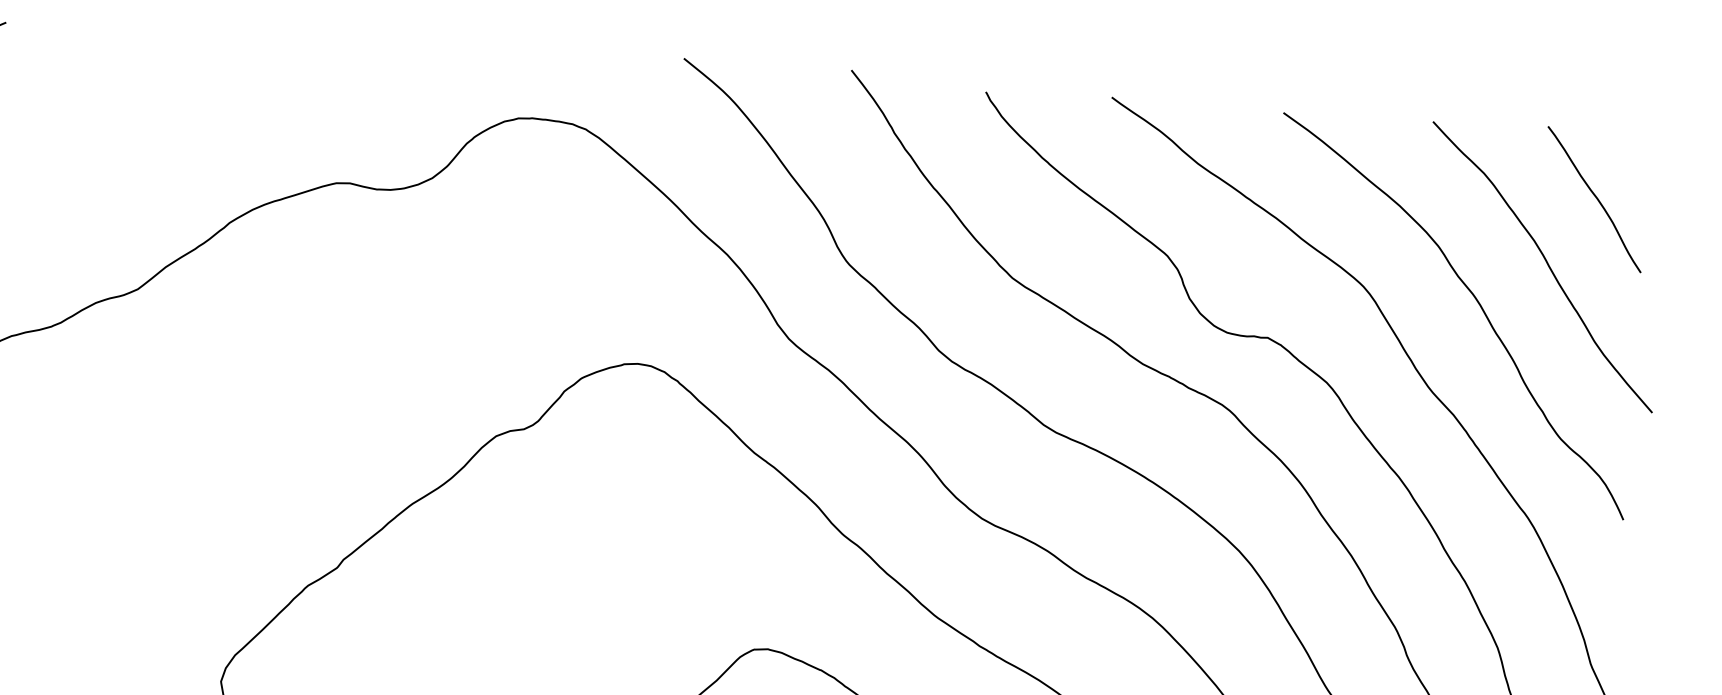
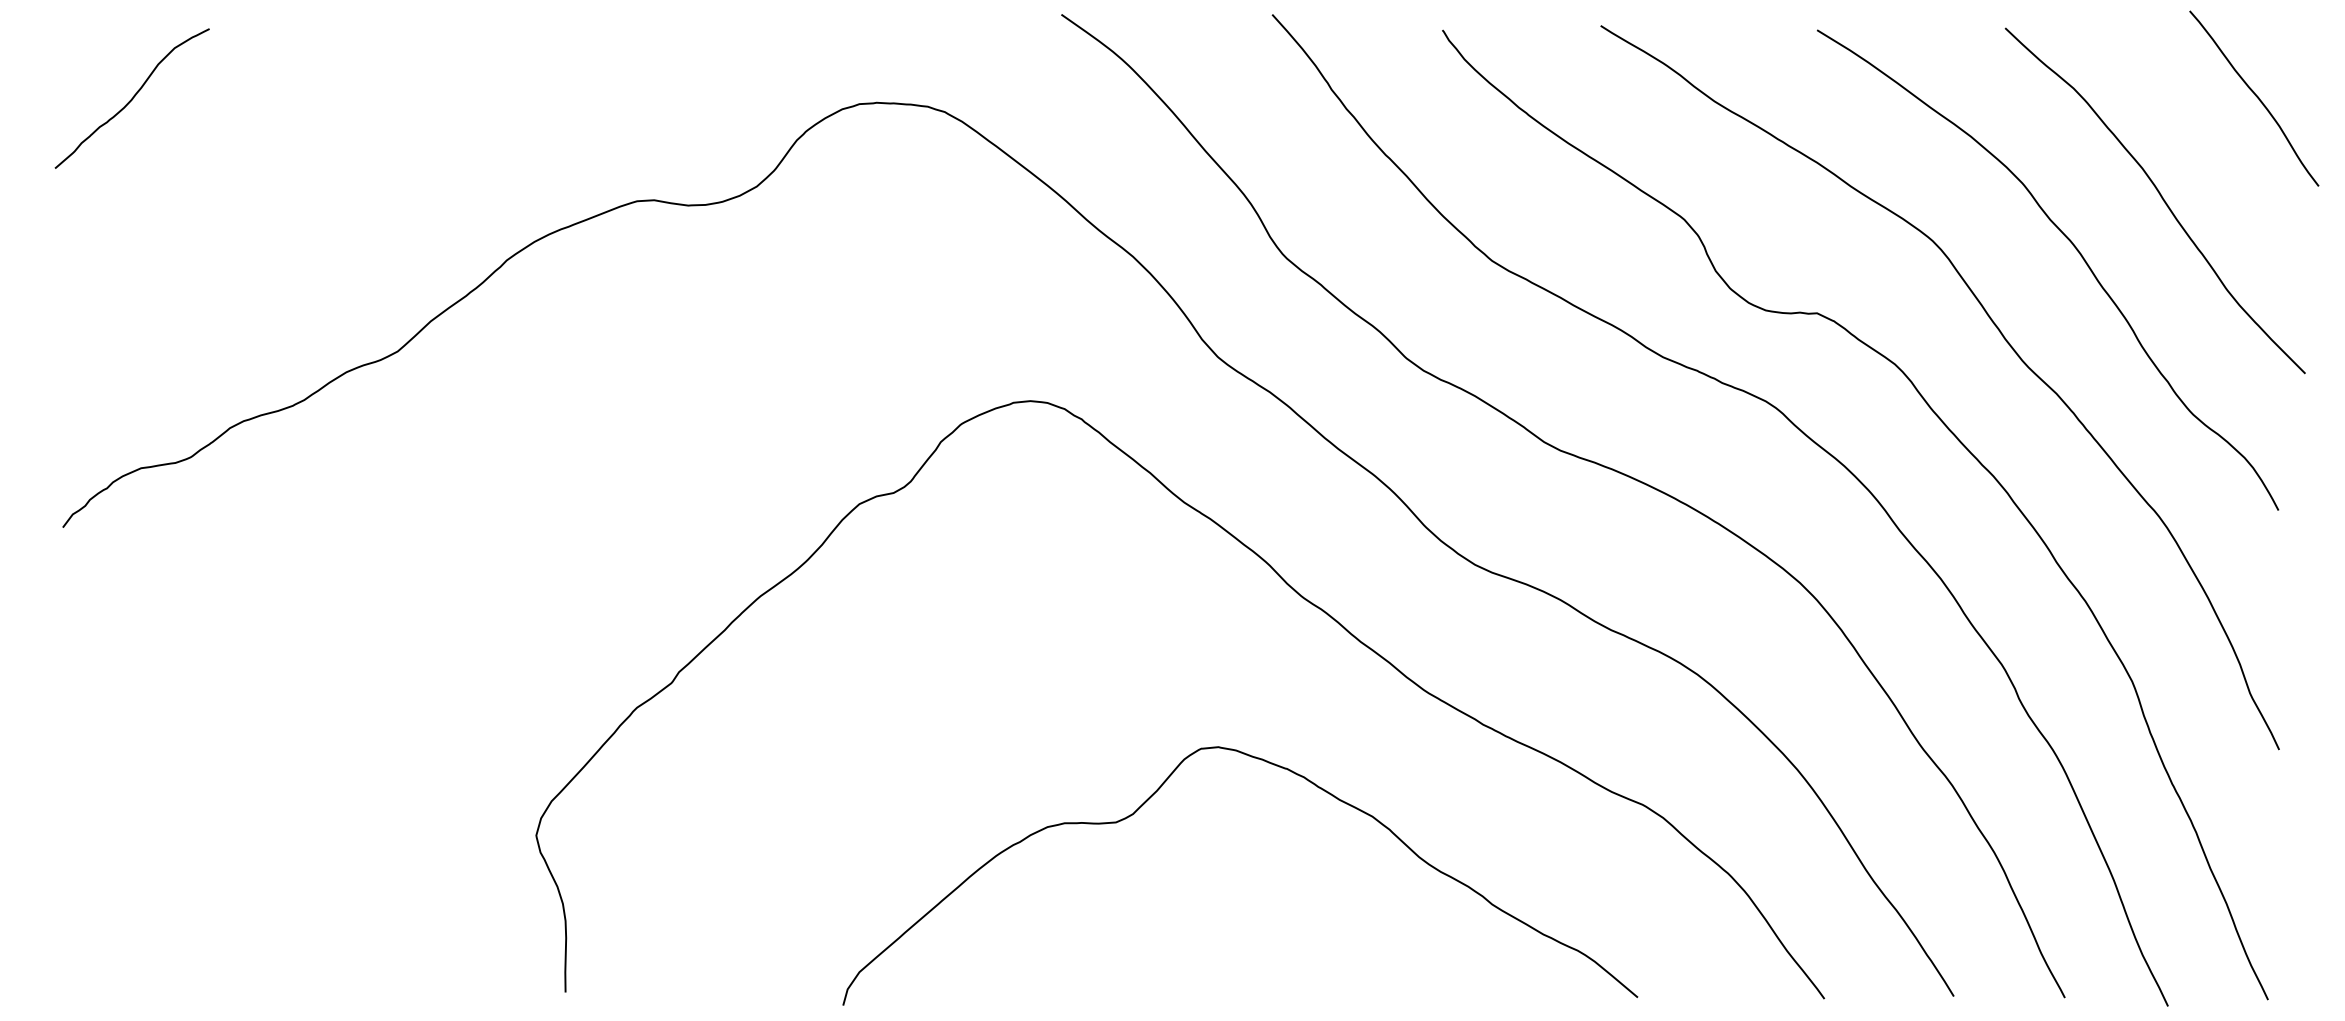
curve: (1595, 198) -> (2255, 96), moved

